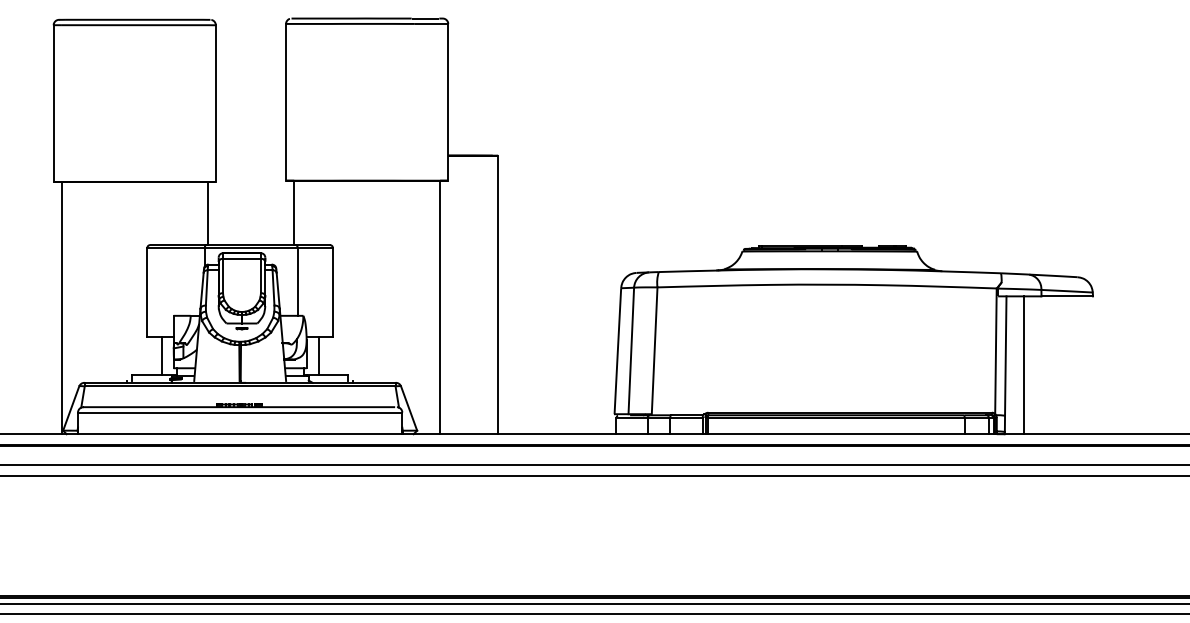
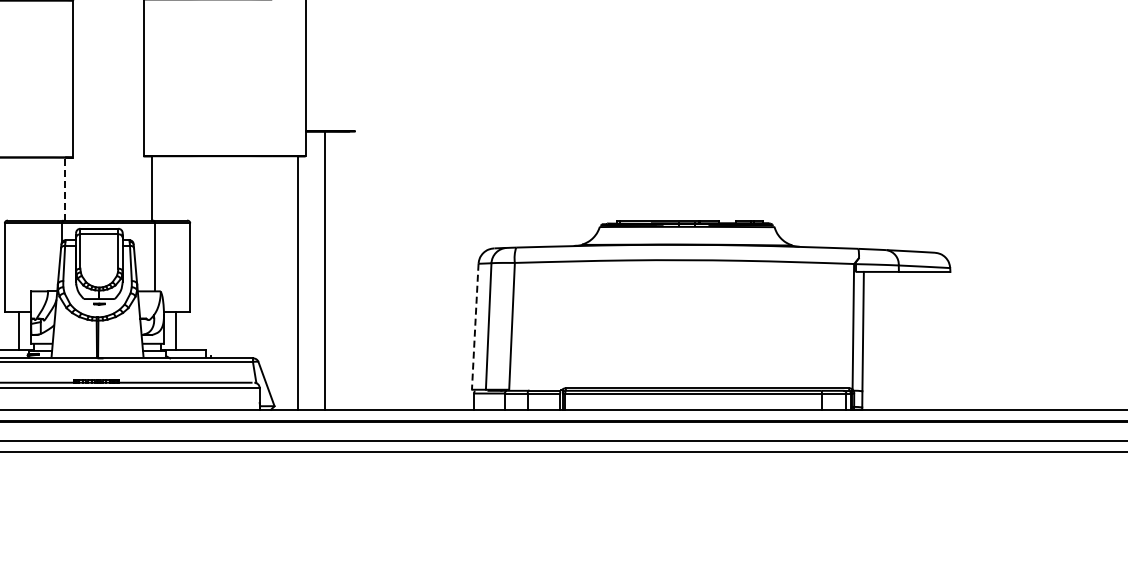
line: (207, 213) -> (64, 189), solid -> dashed
line: (498, 294) -> (324, 270), moved
line: (617, 350) -> (474, 326), solid -> dashed
line: (1024, 365) -> (881, 341), removed

